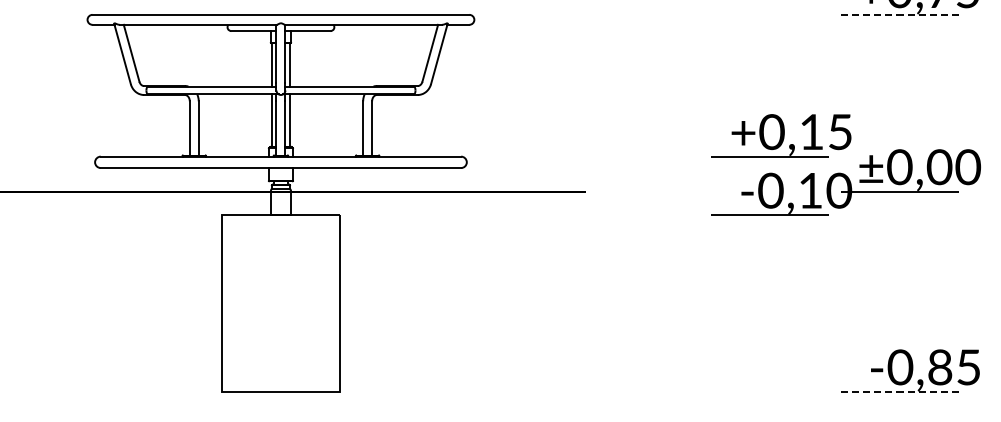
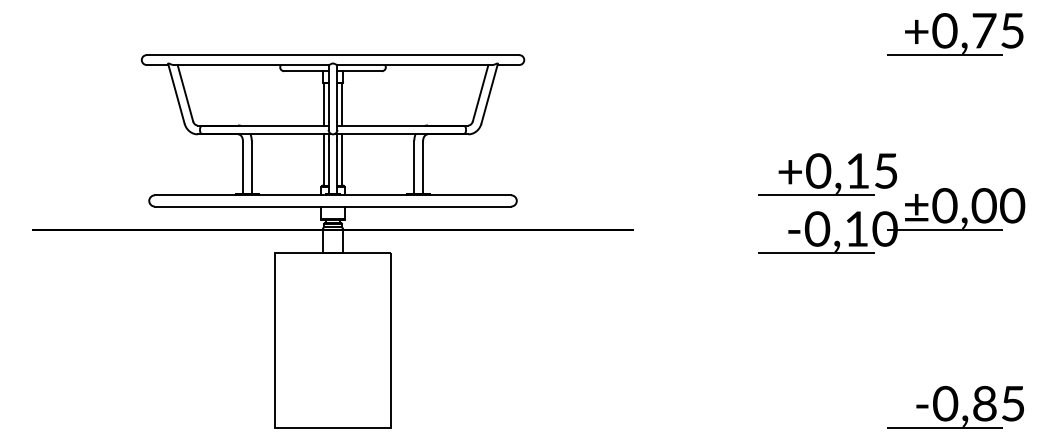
line: (900, 15) -> (945, 55), dashed -> solid
line: (900, 392) -> (945, 428), dashed -> solid

